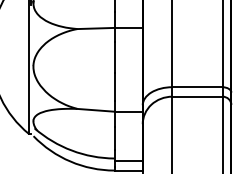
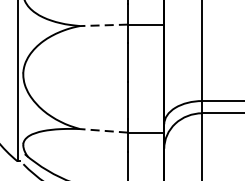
line: (95, 28) -> (103, 25), solid -> dashed
line: (95, 110) -> (103, 131), solid -> dashed

